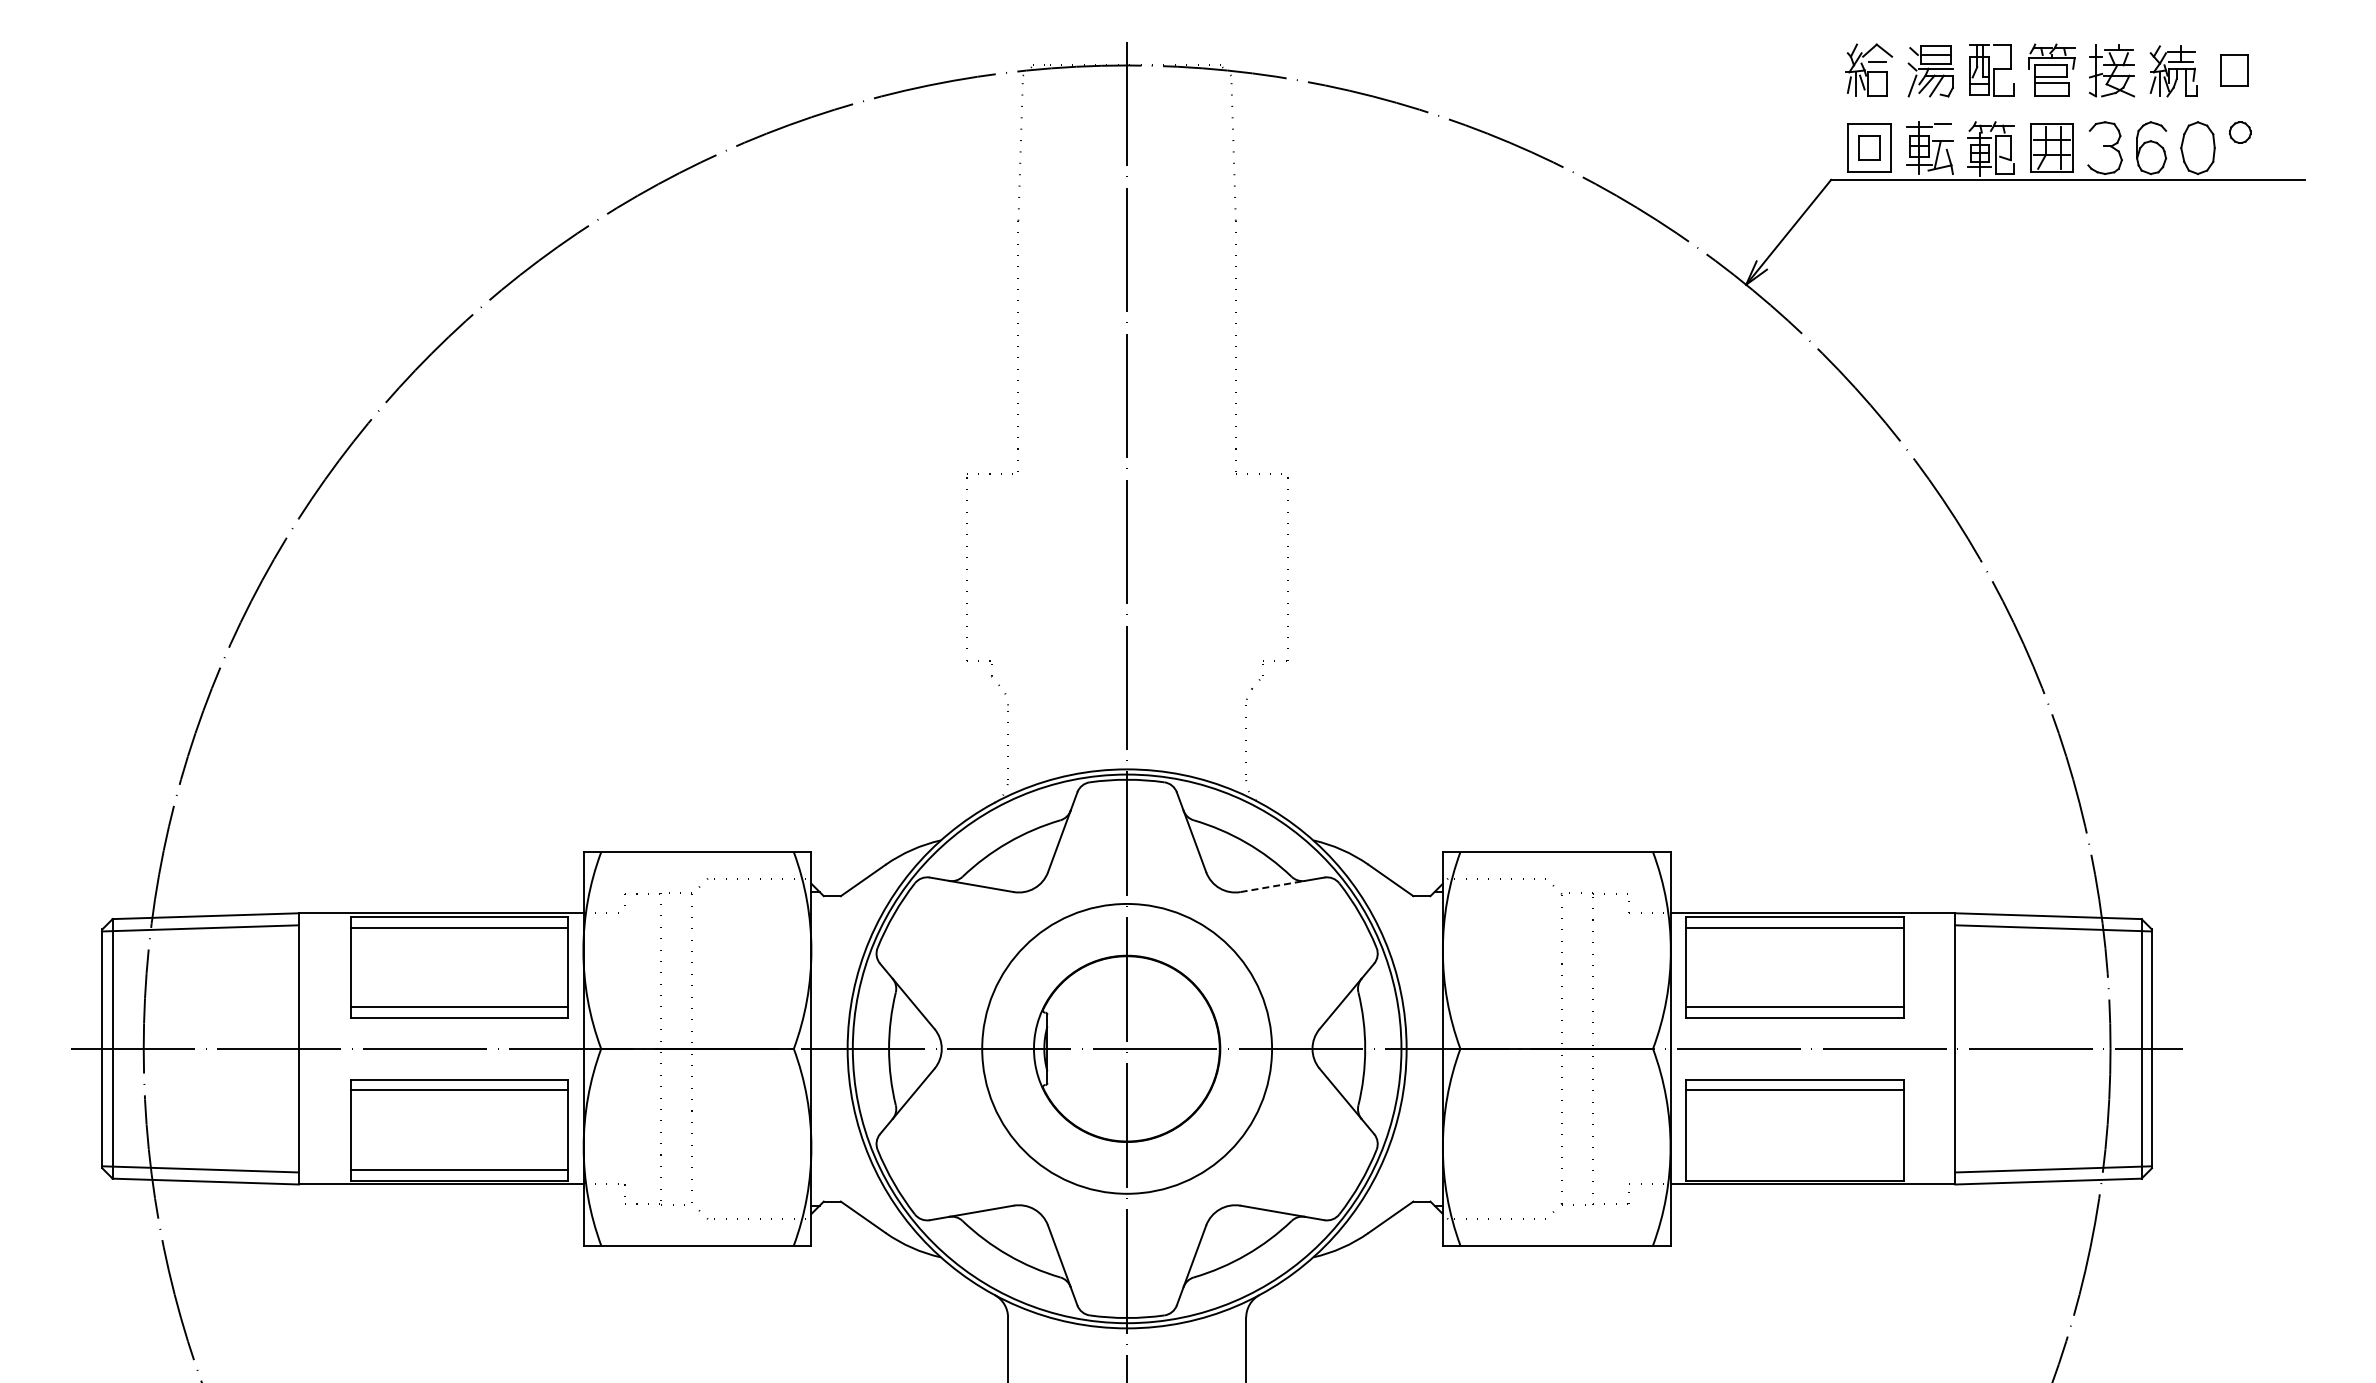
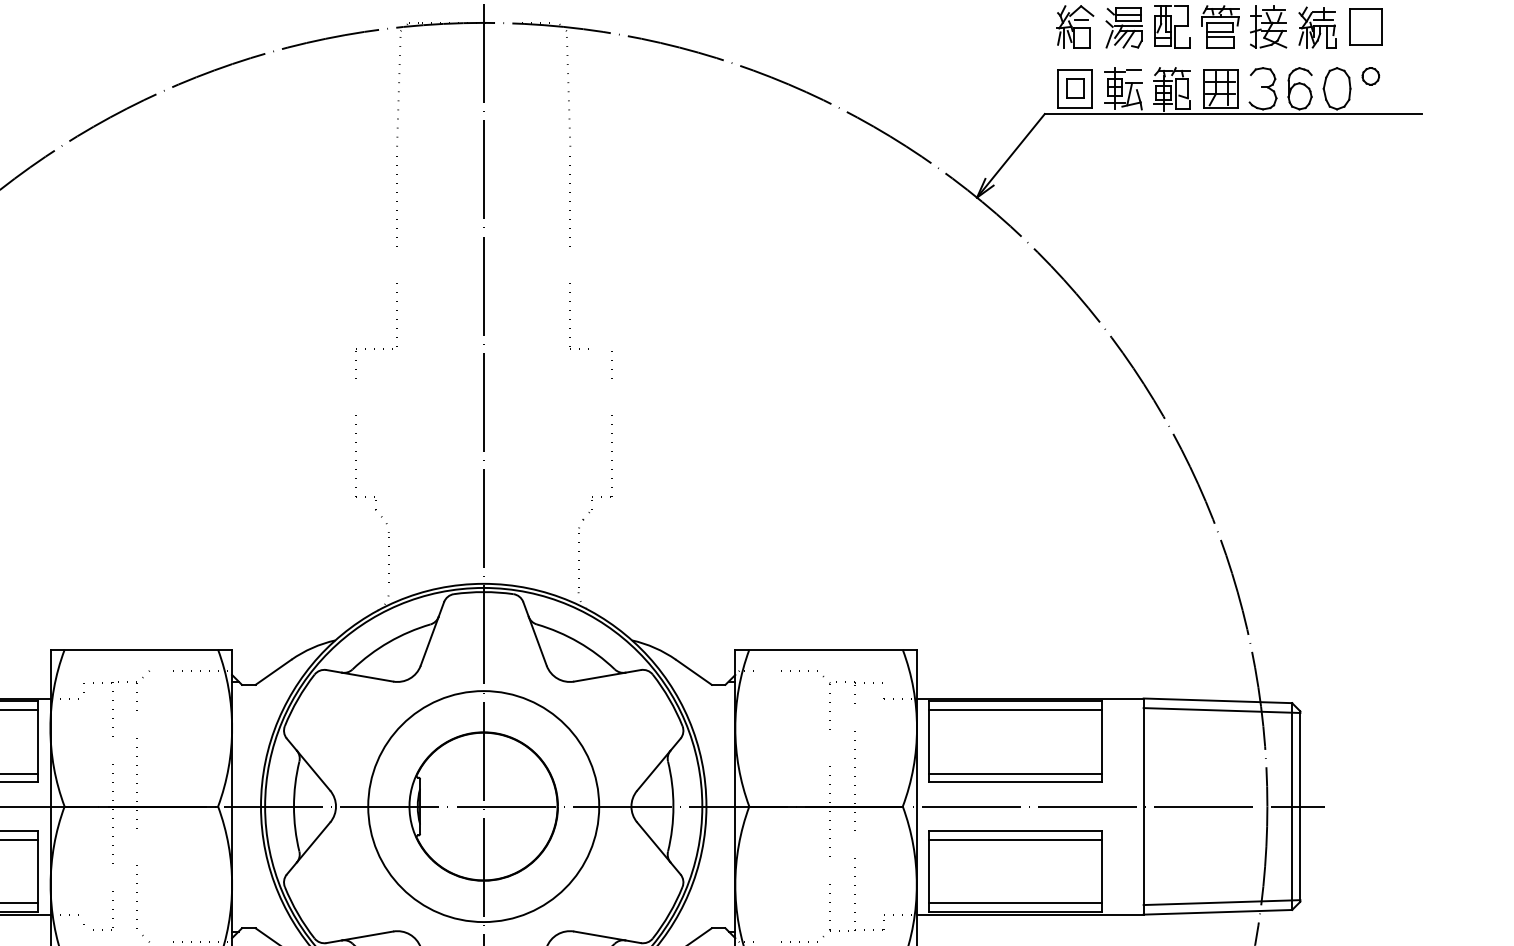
part: (2234, 70) -> (1366, 26), size x1.43
line: (1272, 886) -> (599, 677), dashed -> solid
line: (1794, 1169) -> (1015, 902), added

